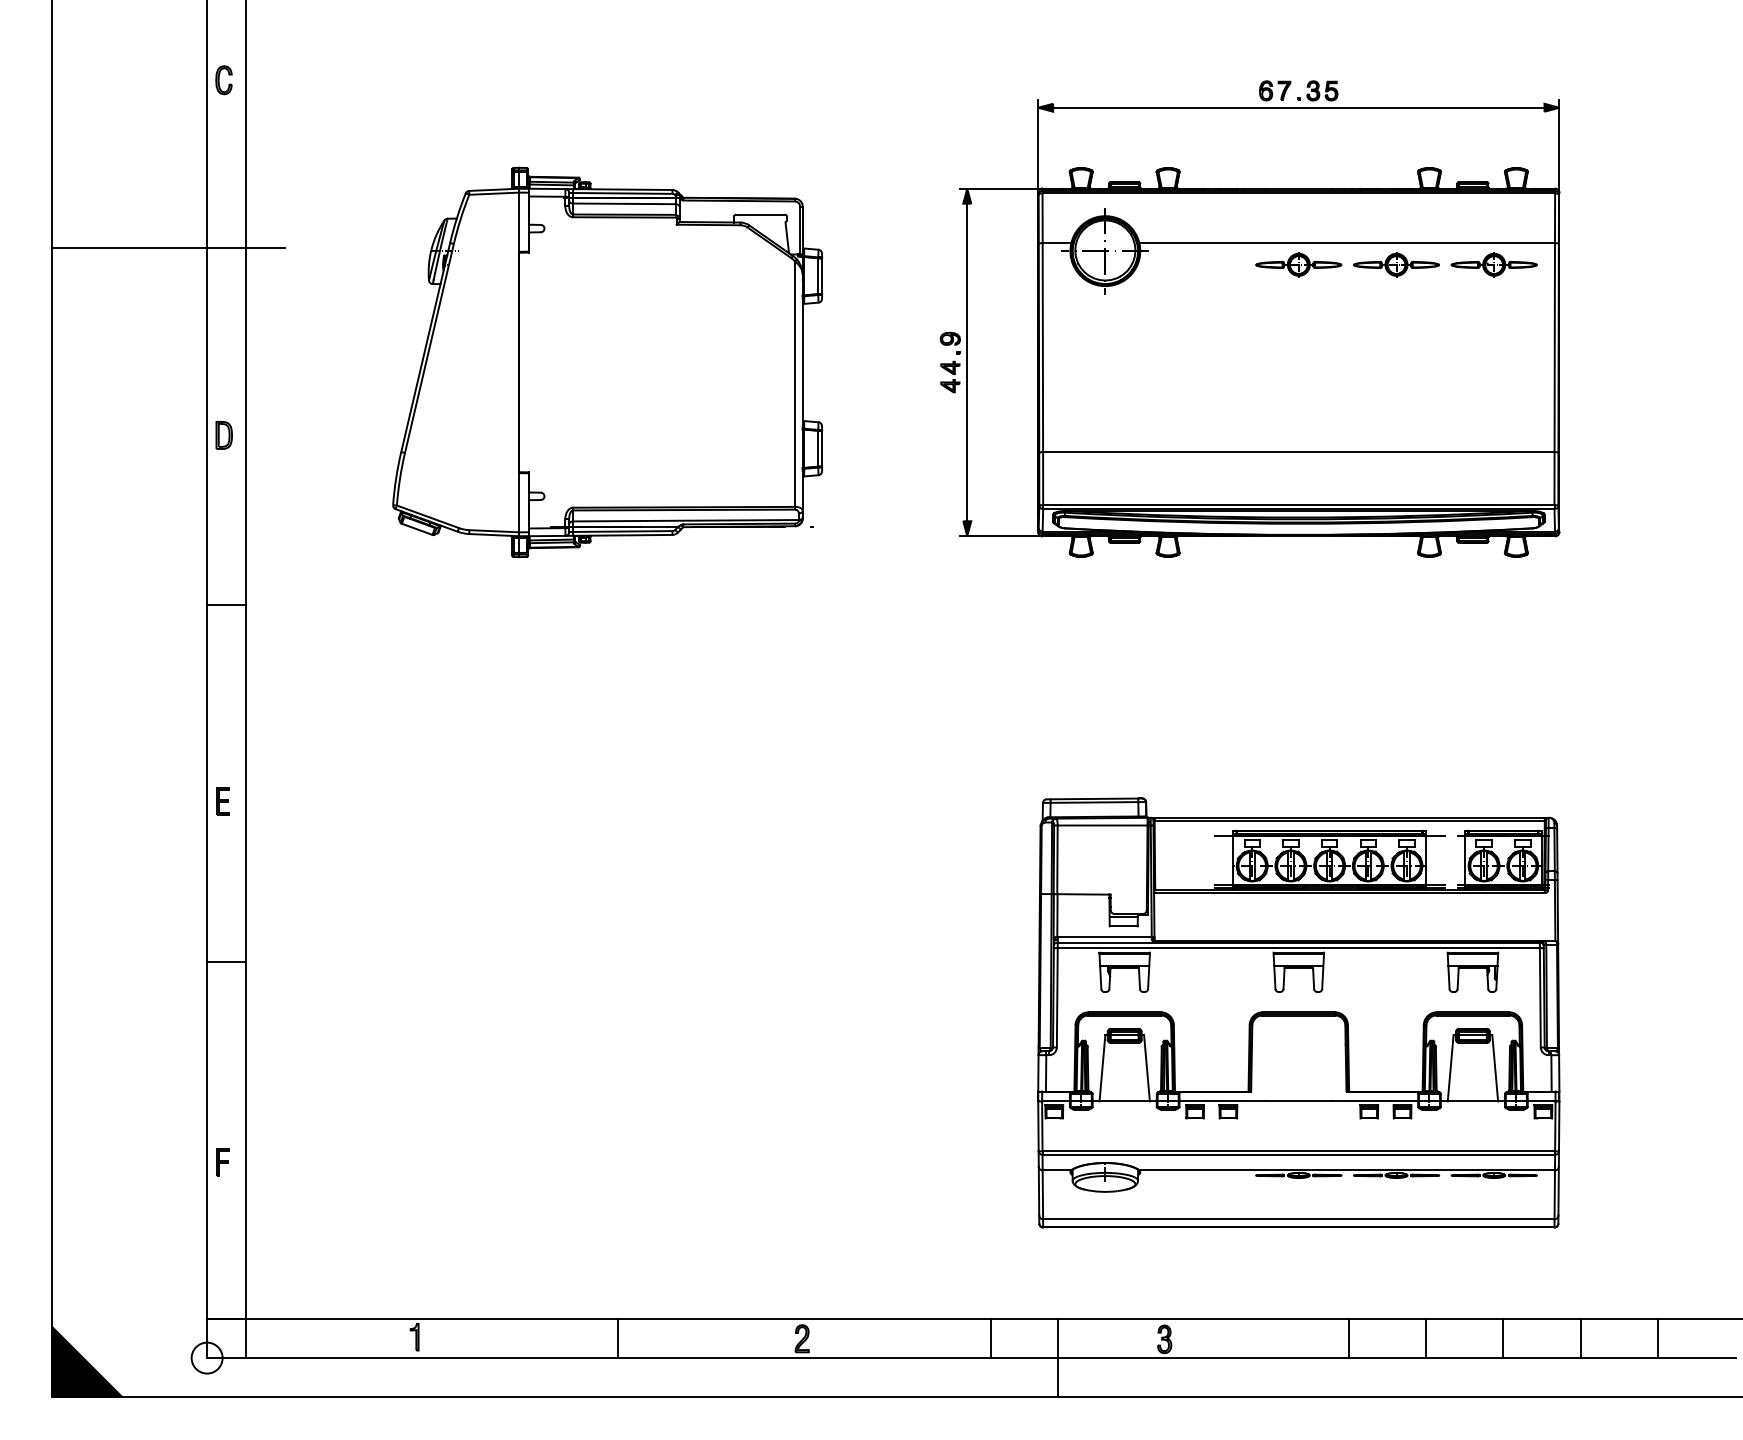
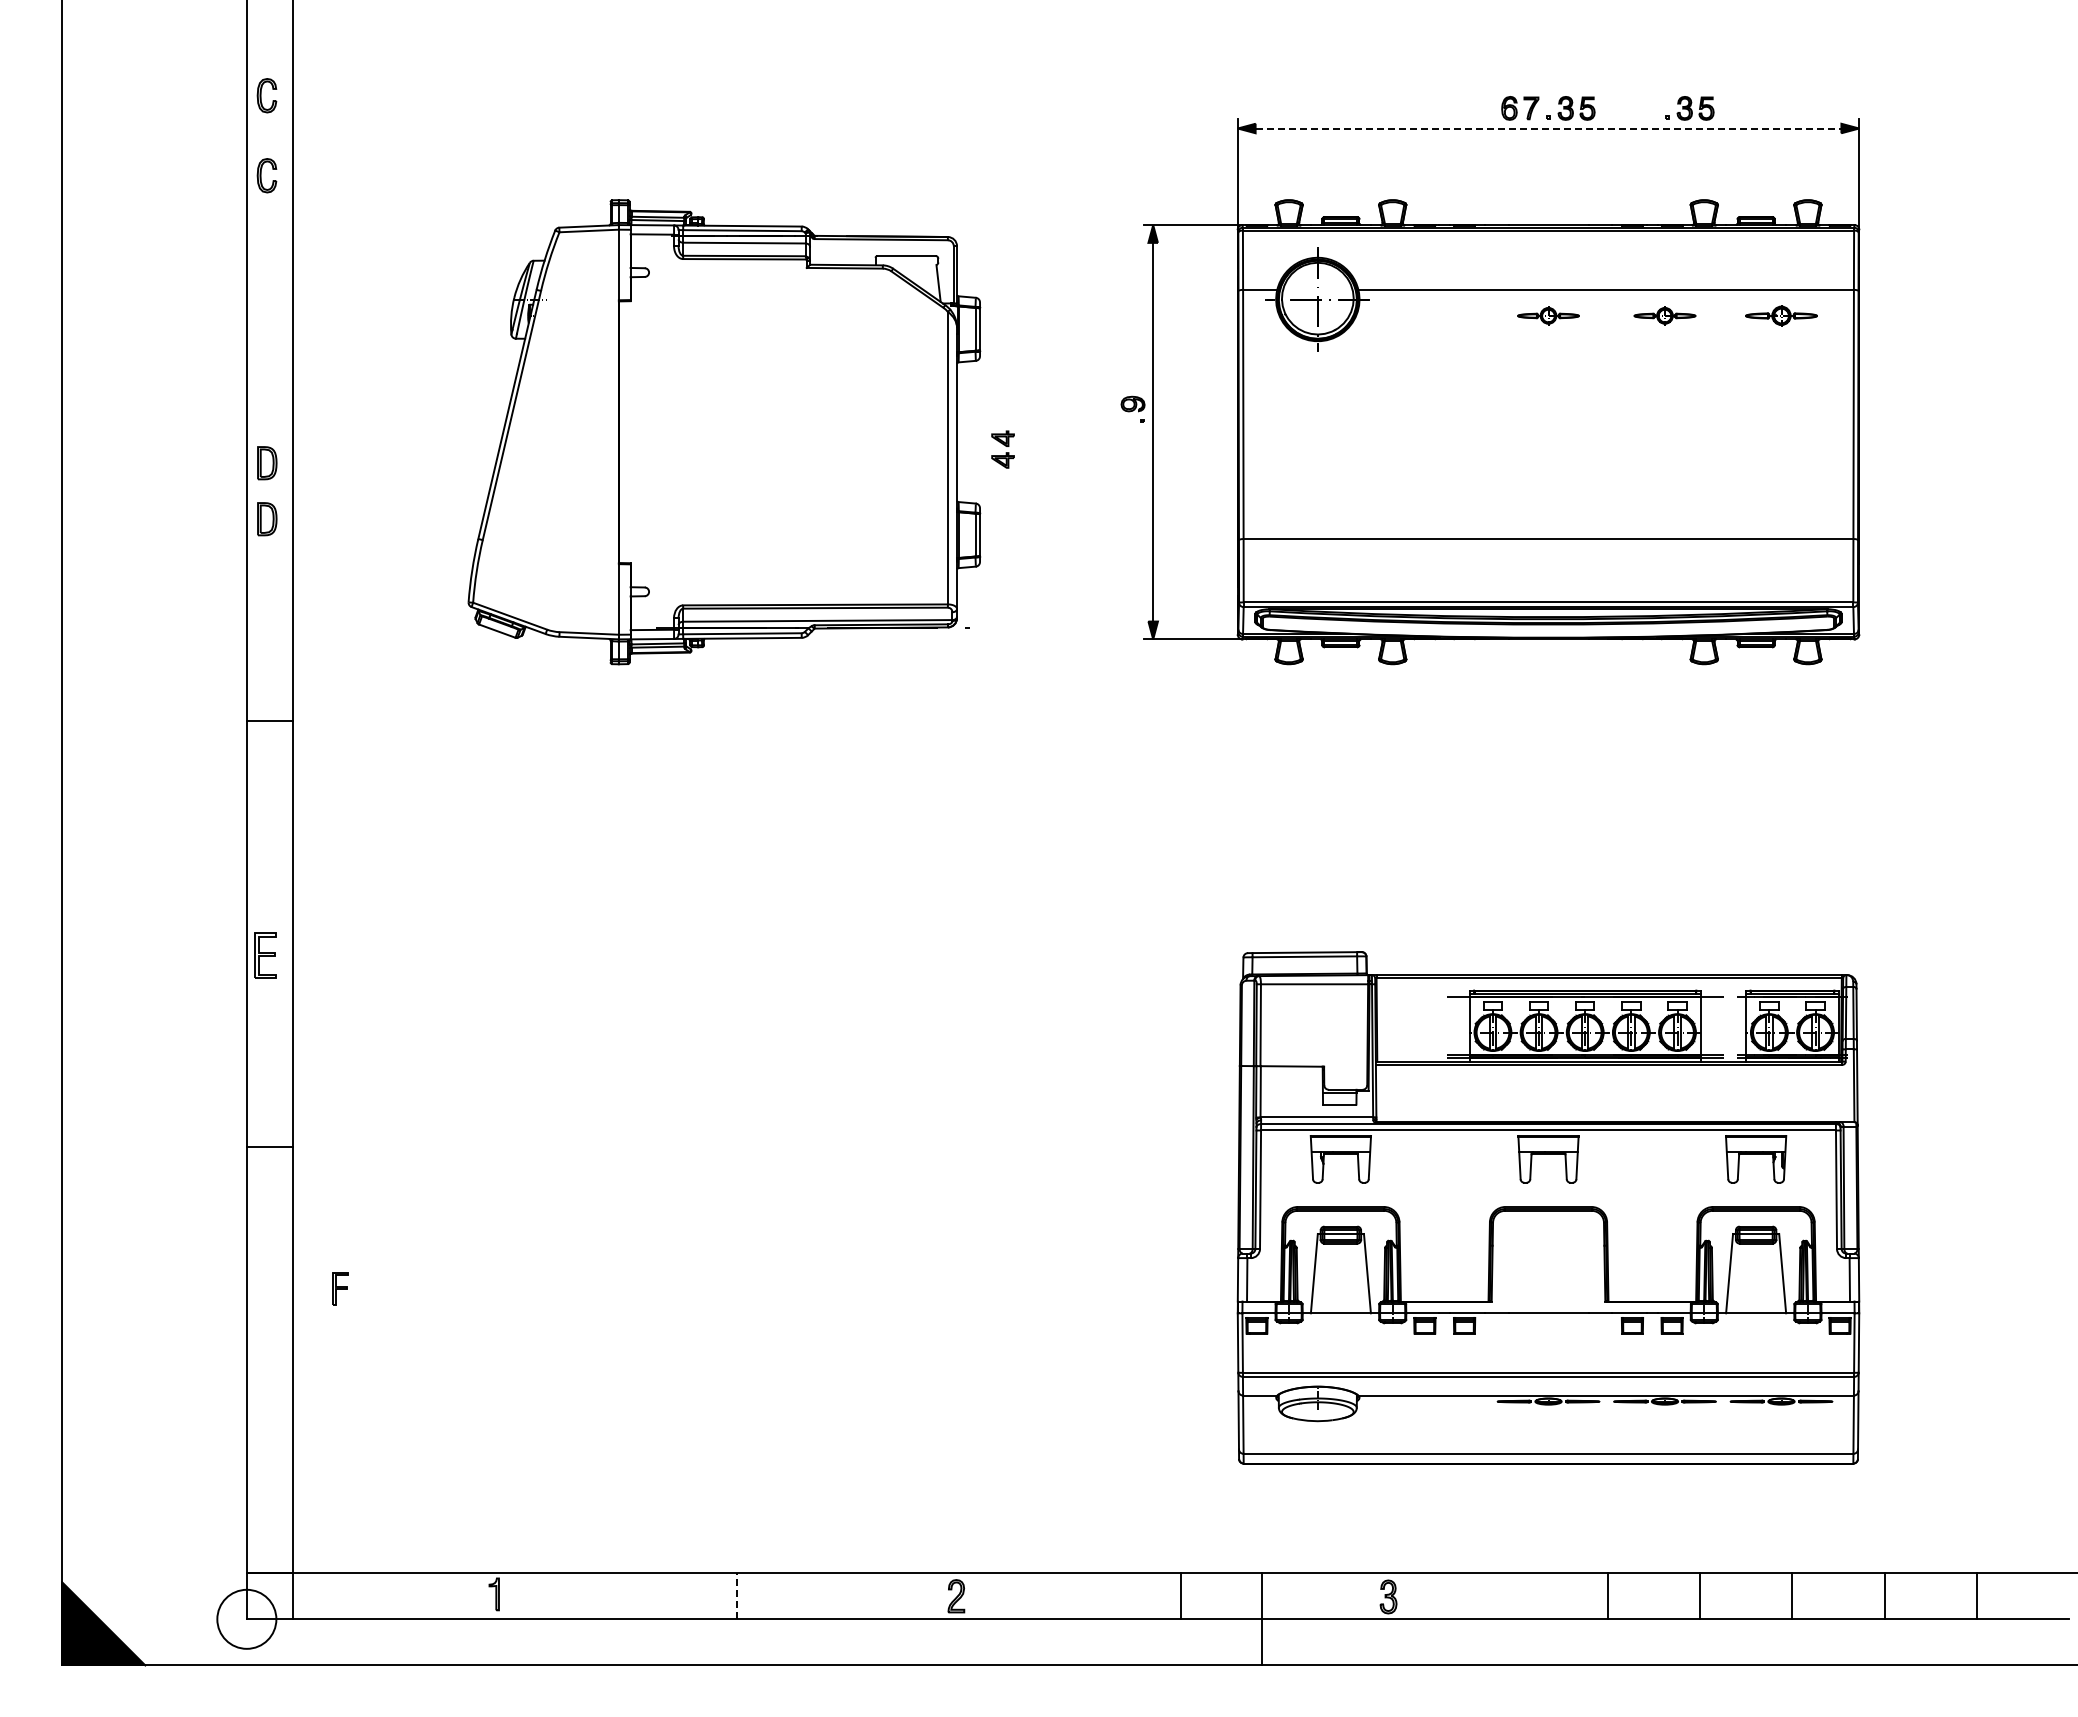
part: (1417, 90) -> (1689, 108), added
line: (1298, 107) -> (1548, 128), solid -> dashed
part: (223, 147) -> (266, 175), added
line: (168, 247) -> (200, 295), removed
part: (1298, 264) -> (1548, 315), size x0.6
part: (1396, 264) -> (1664, 315), size x0.6
part: (1494, 264) -> (1781, 315), size x0.7
part: (949, 376) -> (1002, 449), moved
part: (224, 388) -> (267, 463), added
part: (222, 801) -> (265, 955), size x1.4
part: (222, 1161) -> (340, 1288), moved
line: (618, 1338) -> (737, 1595), solid -> dashed
circle: (206, 1357) -> (246, 1618), size x1.6

